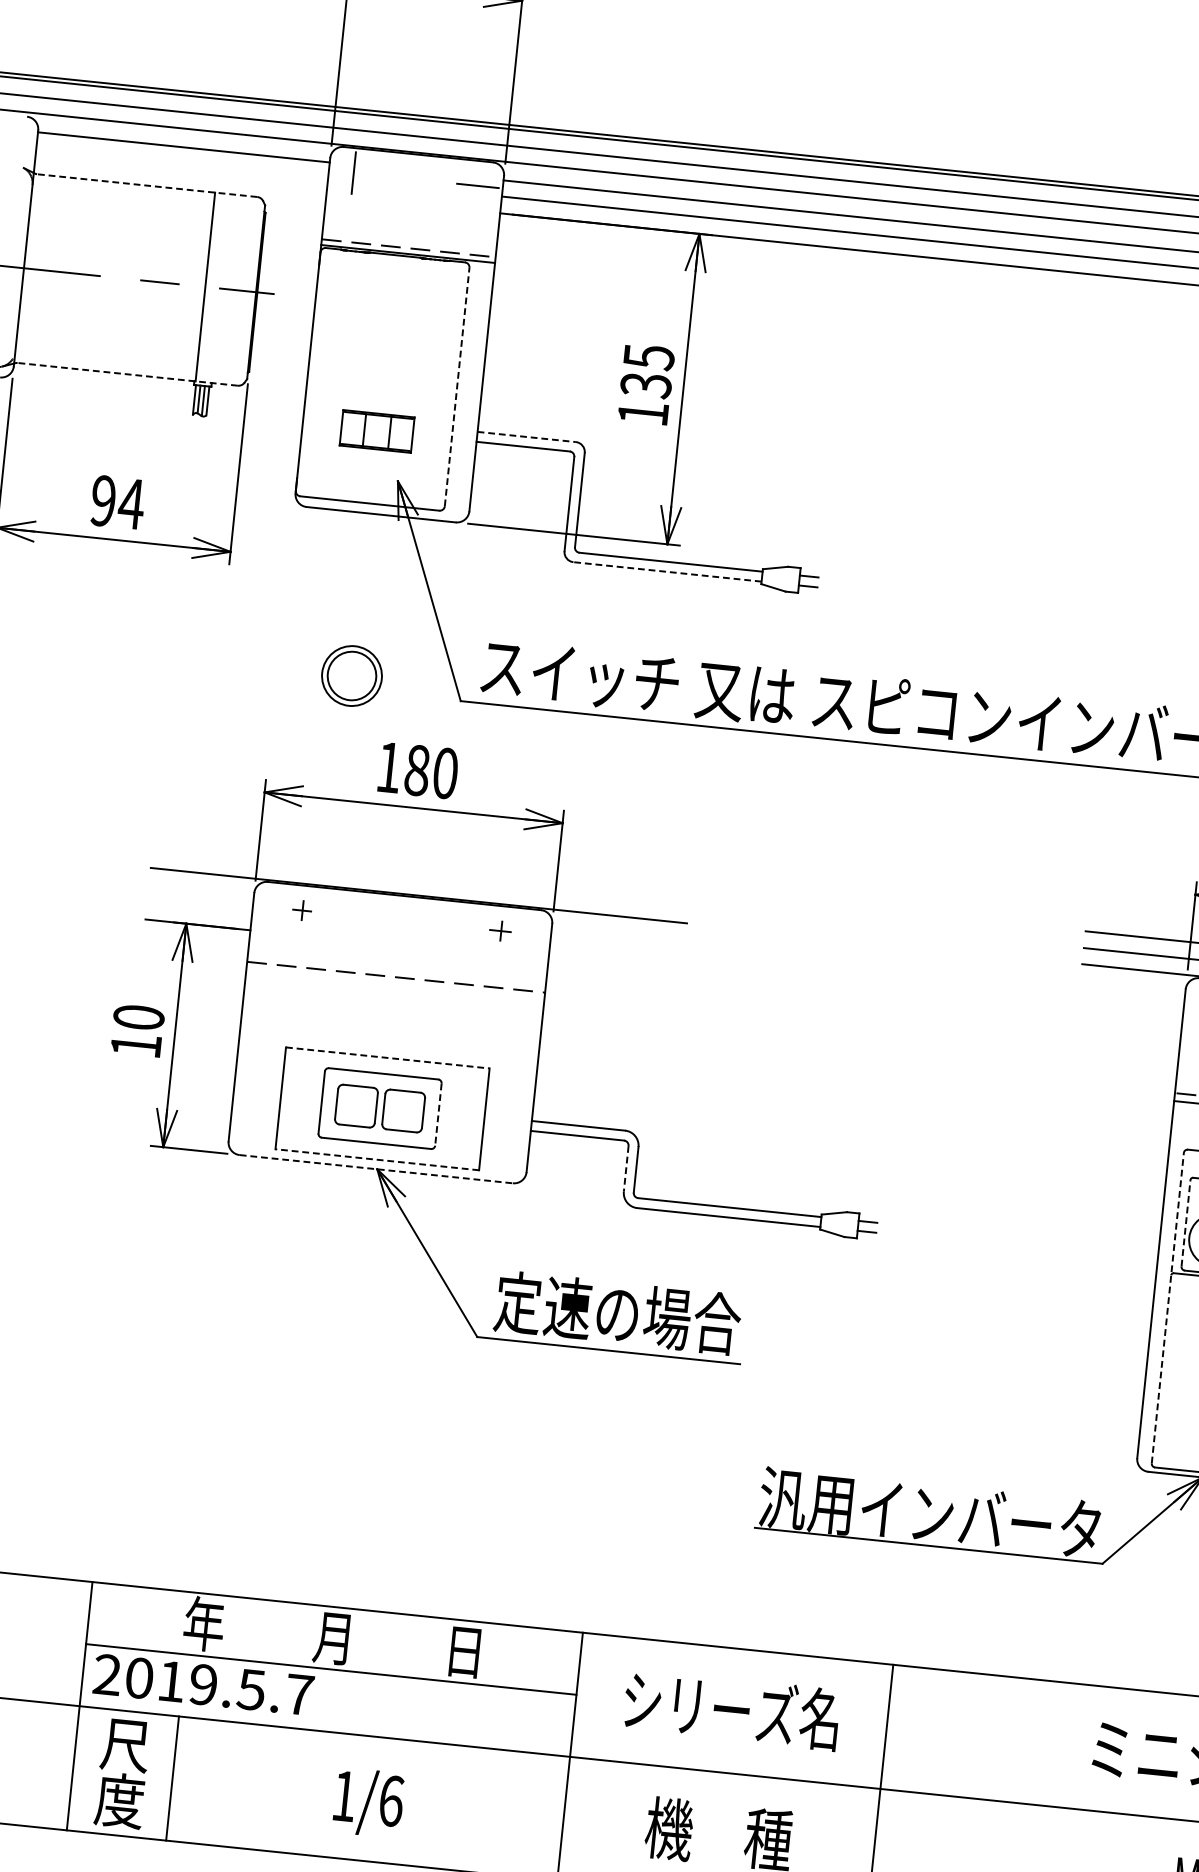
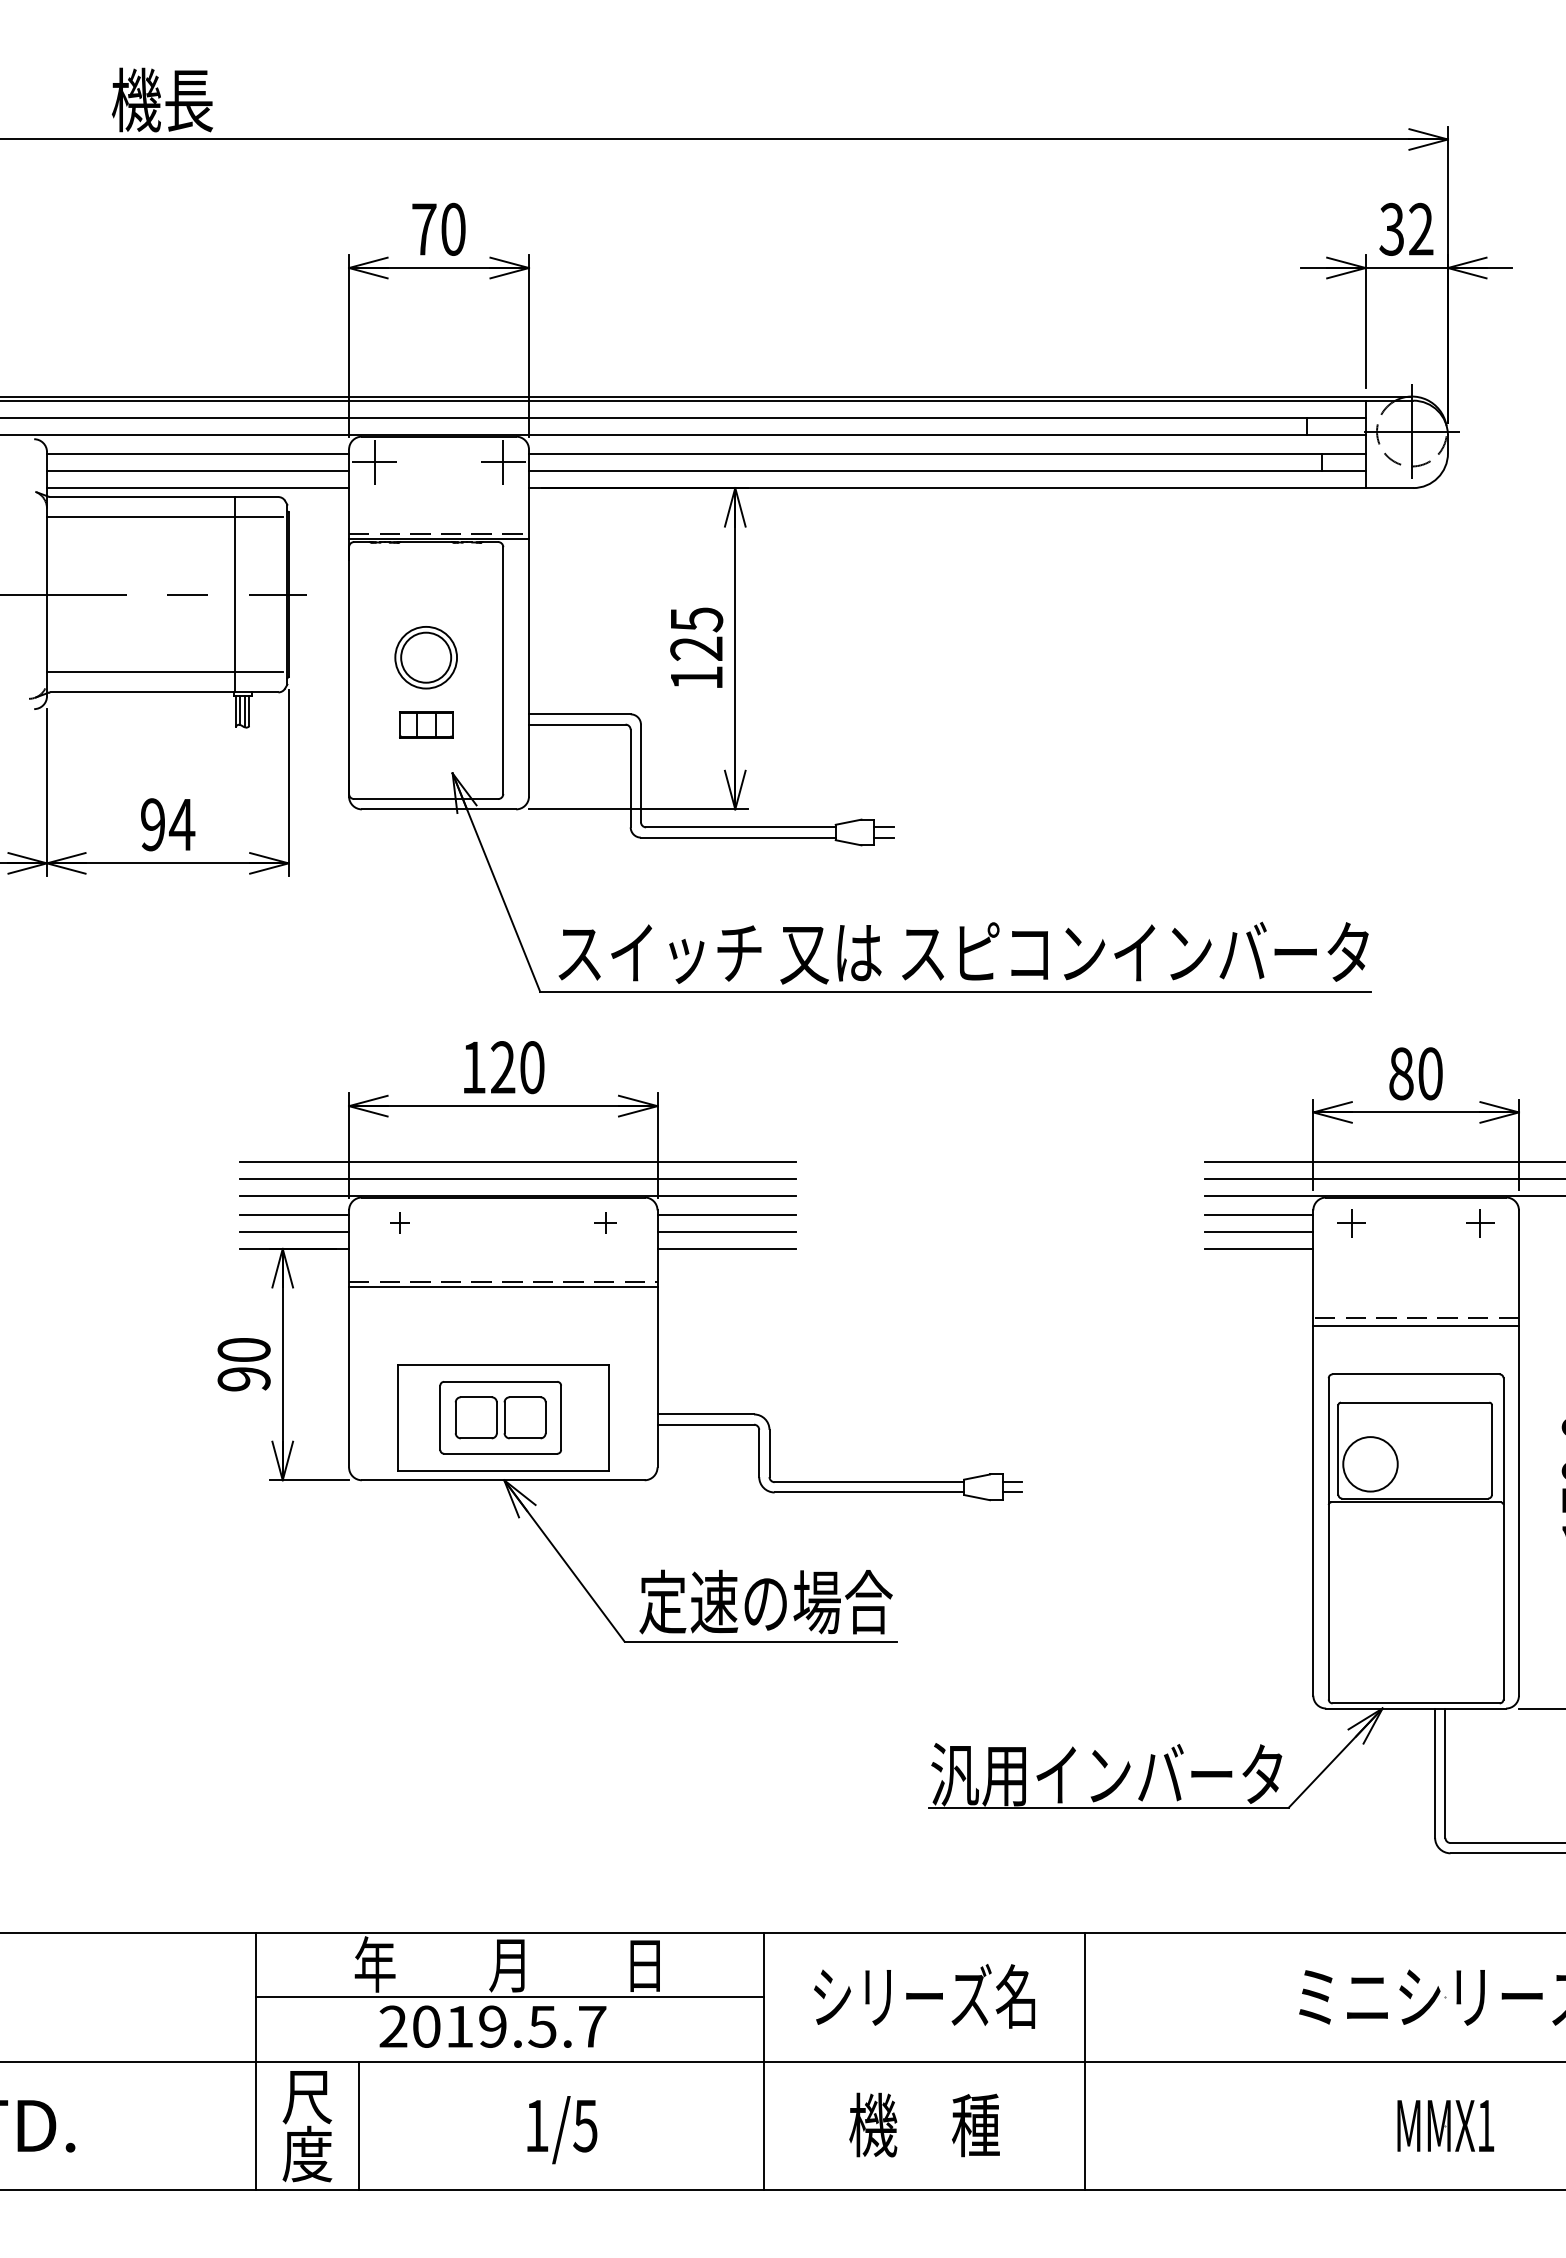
line: (182, 163) -> (198, 470), added
line: (353, 173) -> (374, 462), added
line: (180, 180) -> (198, 488), added
line: (478, 185) -> (503, 461), added
line: (147, 186) -> (164, 497), dashed -> solid
line: (146, 204) -> (165, 516), added
line: (130, 355) -> (165, 672), added
line: (127, 374) -> (164, 692), dashed -> solid
text: (645, 385) -> (696, 648), 135 -> 125
line: (457, 387) -> (503, 670), dashed -> solid
part: (377, 431) -> (426, 724), size x0.71
line: (526, 437) -> (579, 714), dashed -> solid
line: (666, 571) -> (737, 837), dashed -> solid
part: (351, 675) -> (425, 657), moved
text: (417, 770) -> (503, 1067), 180 -> 120
line: (421, 862) -> (517, 1161), added
line: (420, 879) -> (517, 1178), added
line: (201, 891) -> (294, 1214), added
line: (199, 908) -> (294, 1231), added
line: (618, 934) -> (726, 1214), added
line: (616, 951) -> (726, 1231), added
line: (615, 967) -> (726, 1248), added
line: (395, 983) -> (503, 1287), added
line: (1132, 987) -> (1258, 1214), added
line: (1130, 1004) -> (1258, 1231), added
line: (1128, 1020) -> (1258, 1248), added
text: (135, 1045) -> (243, 1379), 10 -> 90
line: (387, 1058) -> (503, 1365), dashed -> solid
line: (438, 1115) -> (561, 1418), dashed -> solid
line: (376, 1159) -> (502, 1470), dashed -> solid
line: (626, 1168) -> (759, 1453), dashed -> solid
line: (376, 1169) -> (503, 1480), dashed -> solid
line: (1186, 1222) -> (1338, 1449), dashed -> solid
line: (1167, 1307) -> (1328, 1538), dashed -> solid
text: (203, 1684) -> (492, 2026), moved
text: (391, 1800) -> (585, 2125), 1/6 -> 1/5

